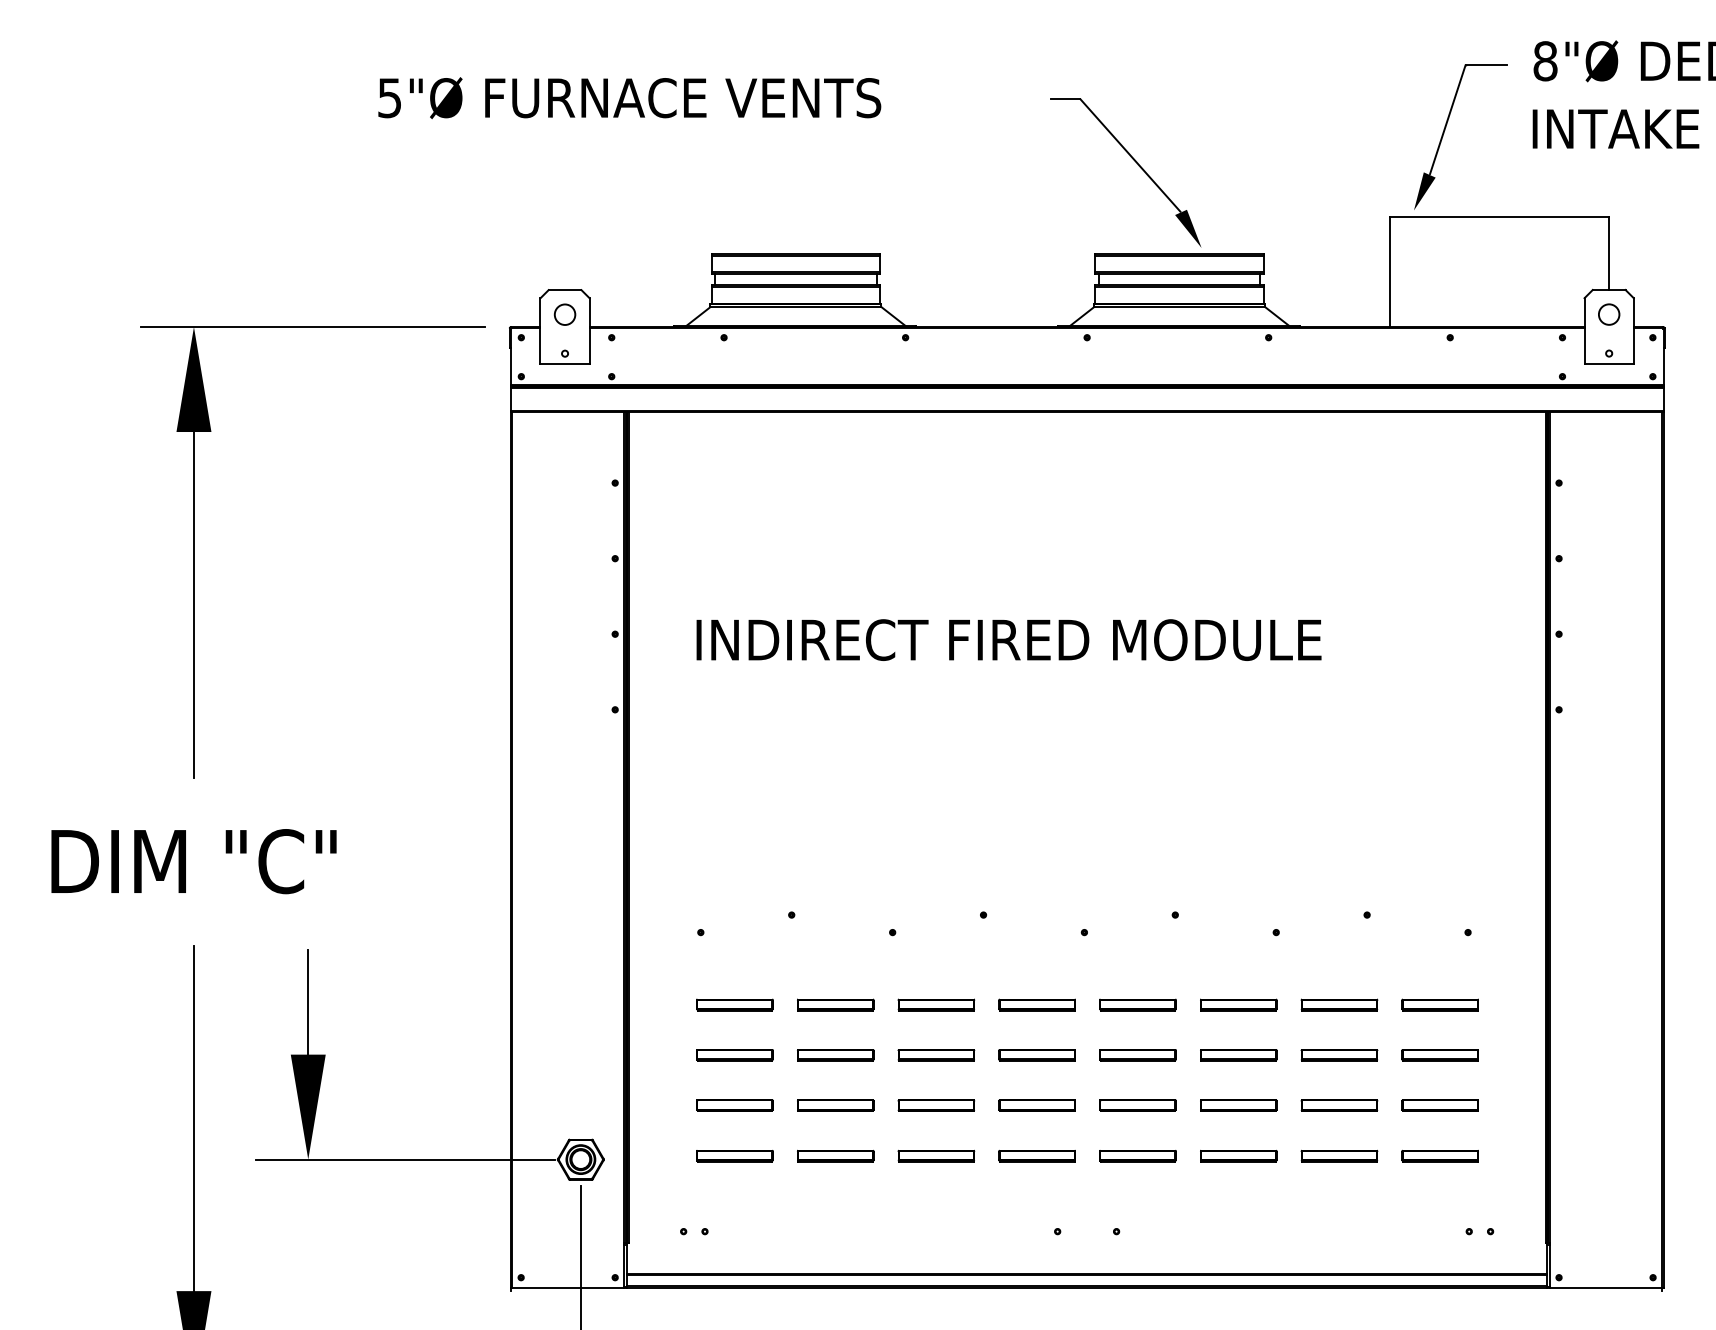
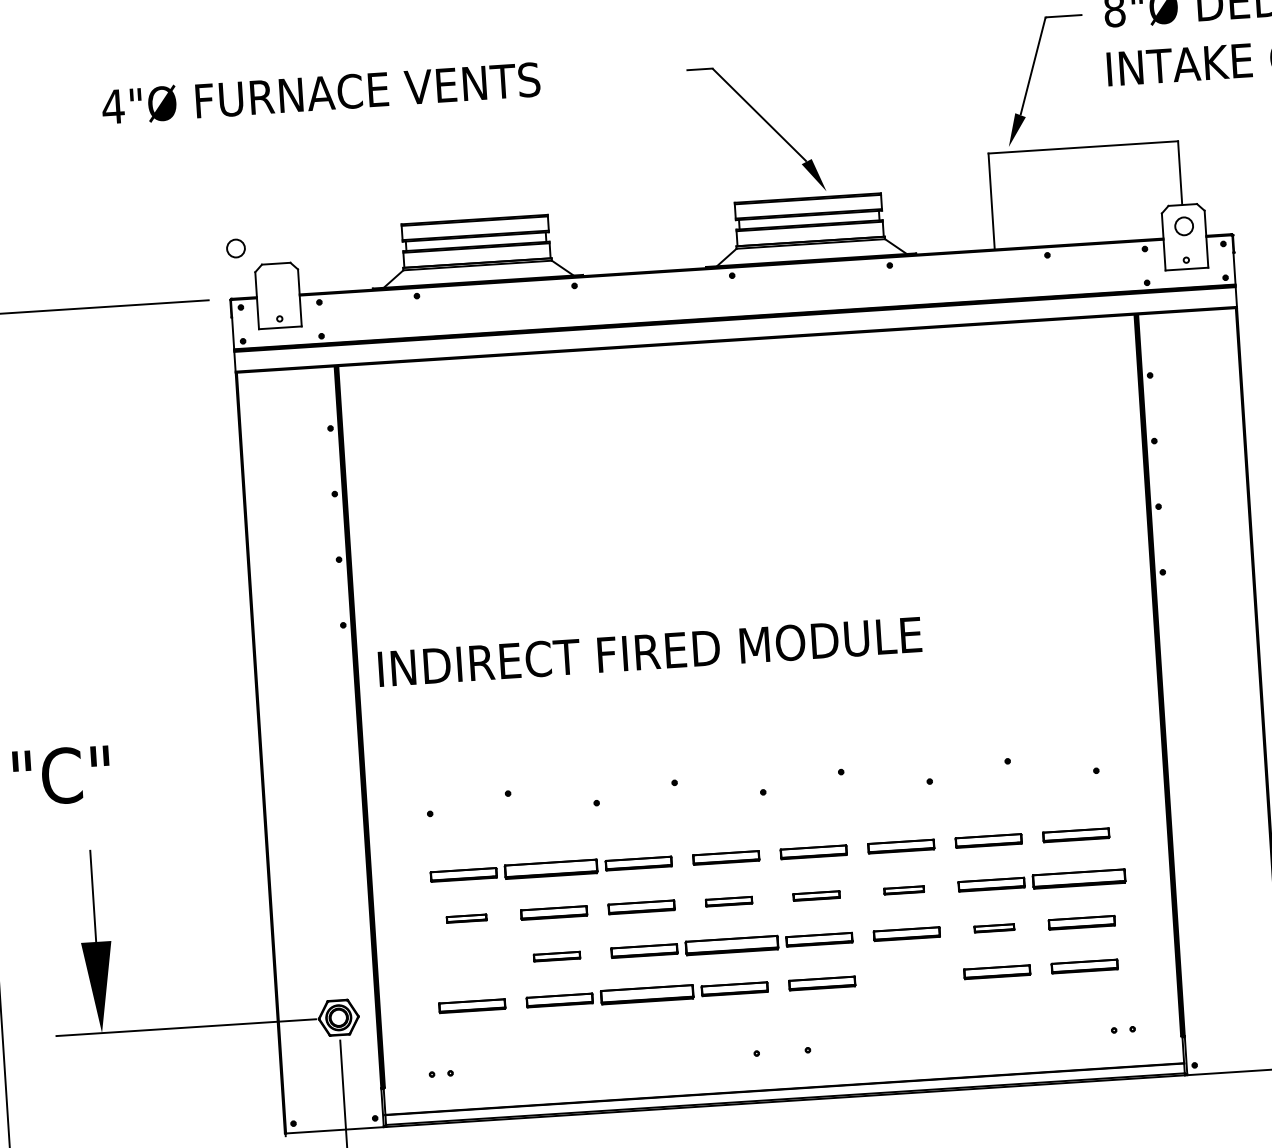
text: (389, 98) -> (113, 107), 5"Ø -> 4"Ø
circle: (564, 314) -> (235, 248), moved
text: (1008, 639) -> (649, 651), moved
part: (835, 1004) -> (551, 868), size x1.4
part: (734, 1055) -> (466, 918), size x0.6
part: (1036, 1055) -> (728, 901), size x0.7
part: (1137, 1055) -> (816, 896), size x0.7
part: (1238, 1055) -> (903, 890), size x0.6
part: (1439, 1055) -> (1078, 879), size x1.4
part: (734, 1105) -> (469, 962), removed
part: (835, 1105) -> (556, 956), size x0.7
part: (1036, 1105) -> (731, 945), size x1.4
part: (1339, 1105) -> (994, 928), size x0.6
part: (936, 1156) -> (647, 995), size x1.4
part: (1238, 1156) -> (909, 978), removed

